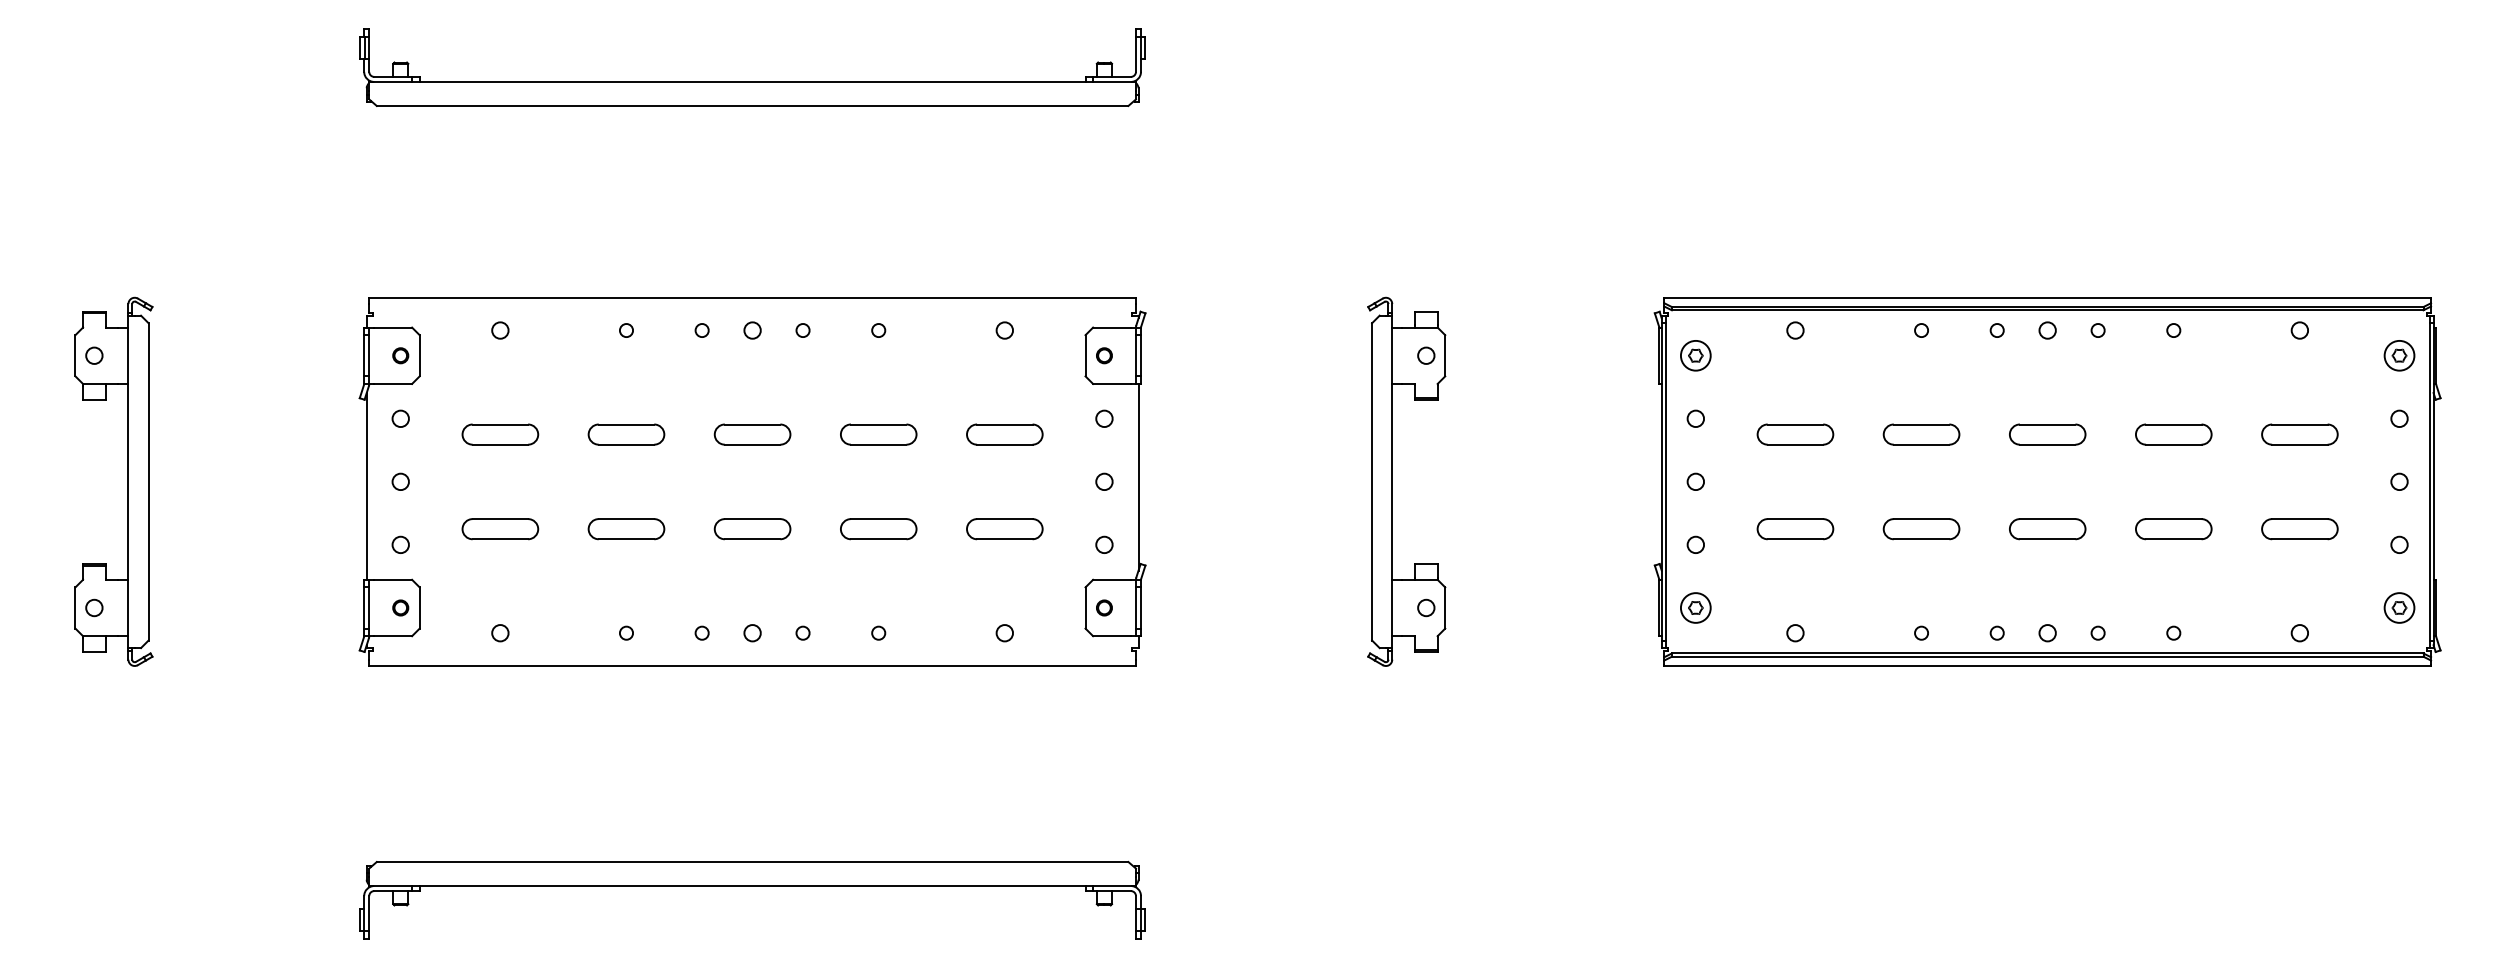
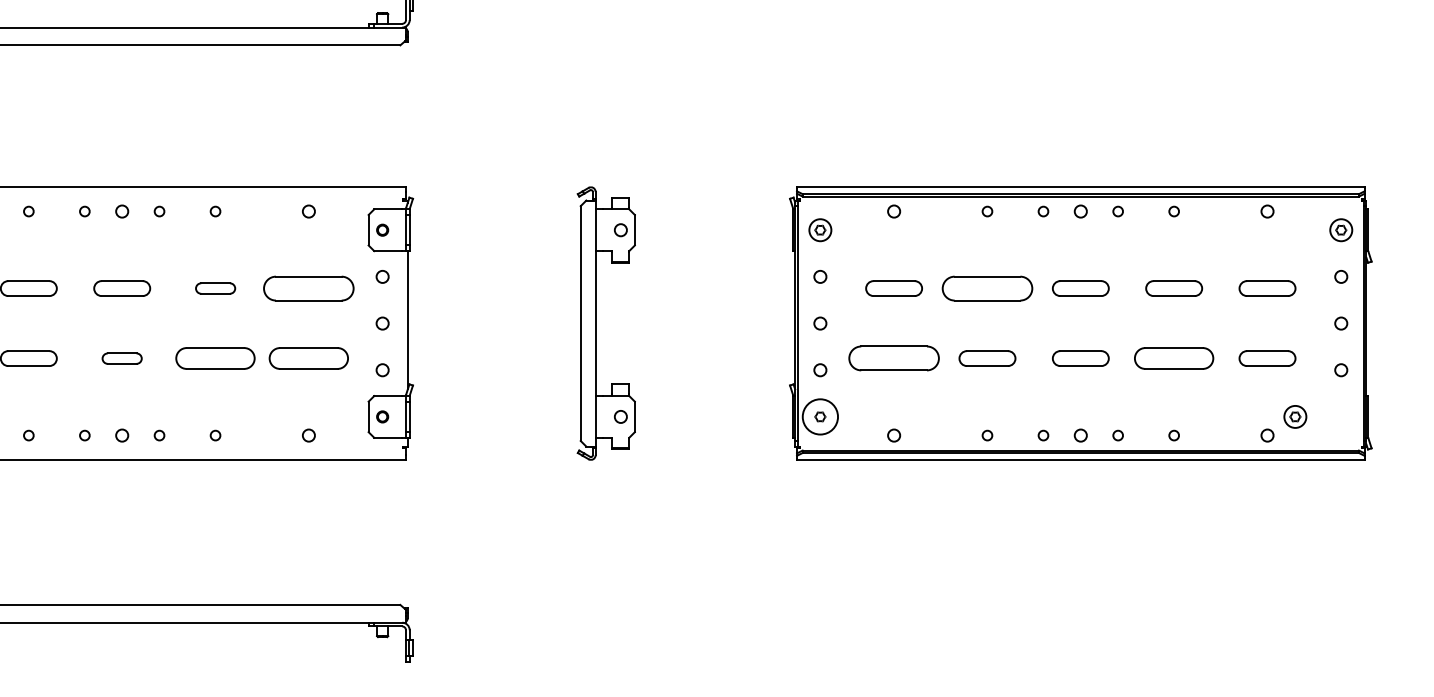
part: (878, 434) -> (215, 288), size x0.7
part: (1004, 434) -> (308, 288), size x1.6
part: (1921, 434) -> (987, 288), size x1.6
part: (752, 529) -> (122, 358), size x0.7
part: (878, 529) -> (215, 358), size x1.4
part: (1004, 529) -> (308, 358), size x1.4
part: (1795, 529) -> (894, 358), size x1.6
part: (2173, 529) -> (1173, 358), size x1.4
circle: (1695, 607) -> (820, 416), size x1.6
part: (2399, 607) -> (1295, 416), moved

